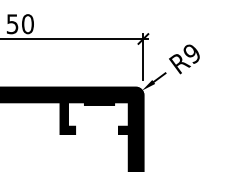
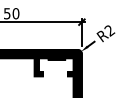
text: (191, 55) -> (109, 31), R9 -> R2

